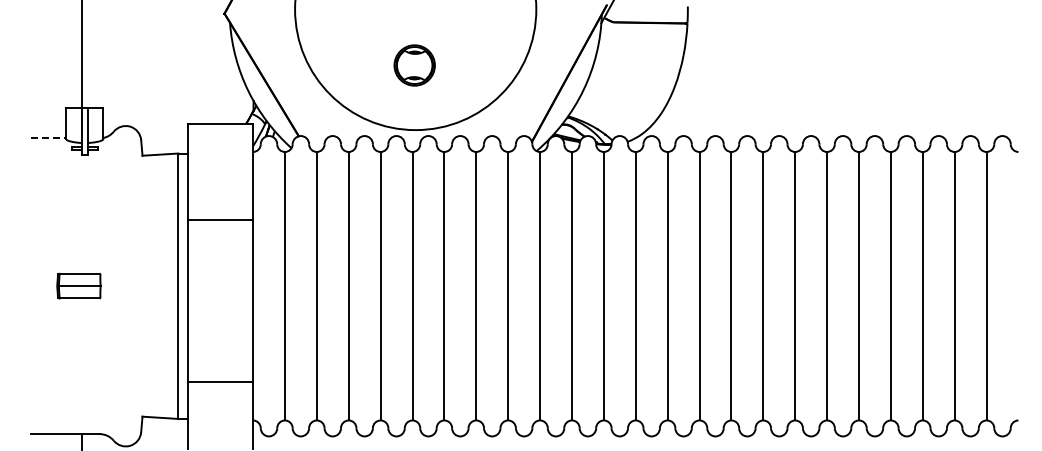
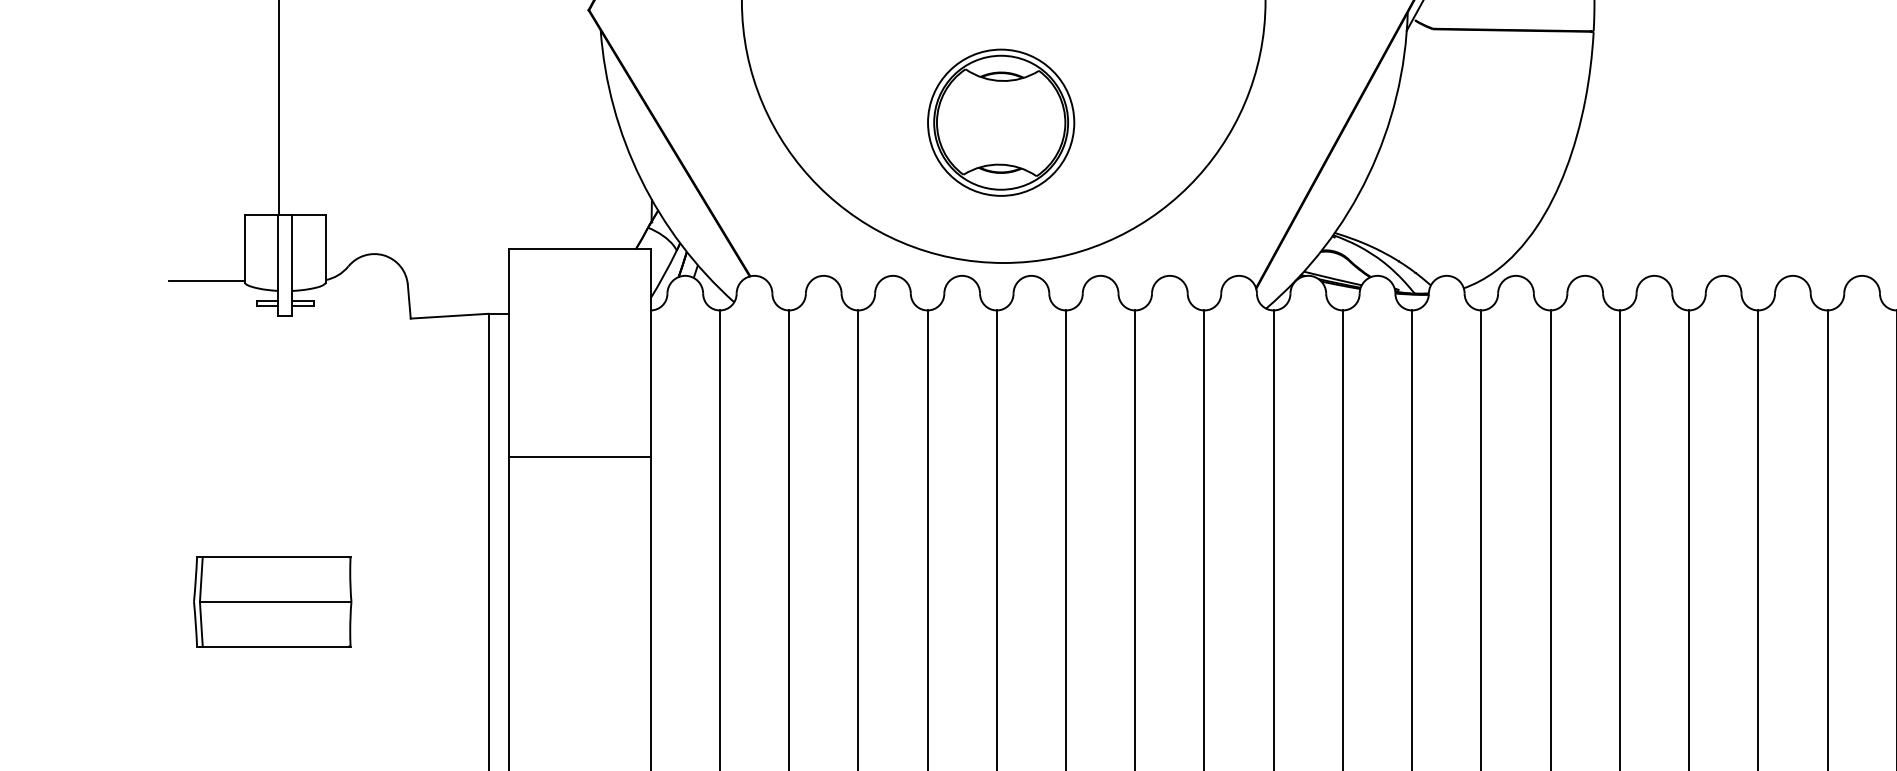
part: (414, 65) -> (1001, 122), size x1.67
line: (48, 138) -> (206, 281), dashed -> solid
part: (78, 285) -> (271, 600), size x1.67

